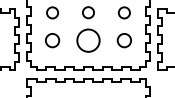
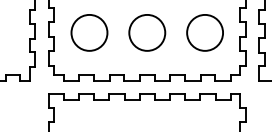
circle: (52, 40) -> (89, 32), size x1.67
circle: (124, 40) -> (205, 32), size x1.67

